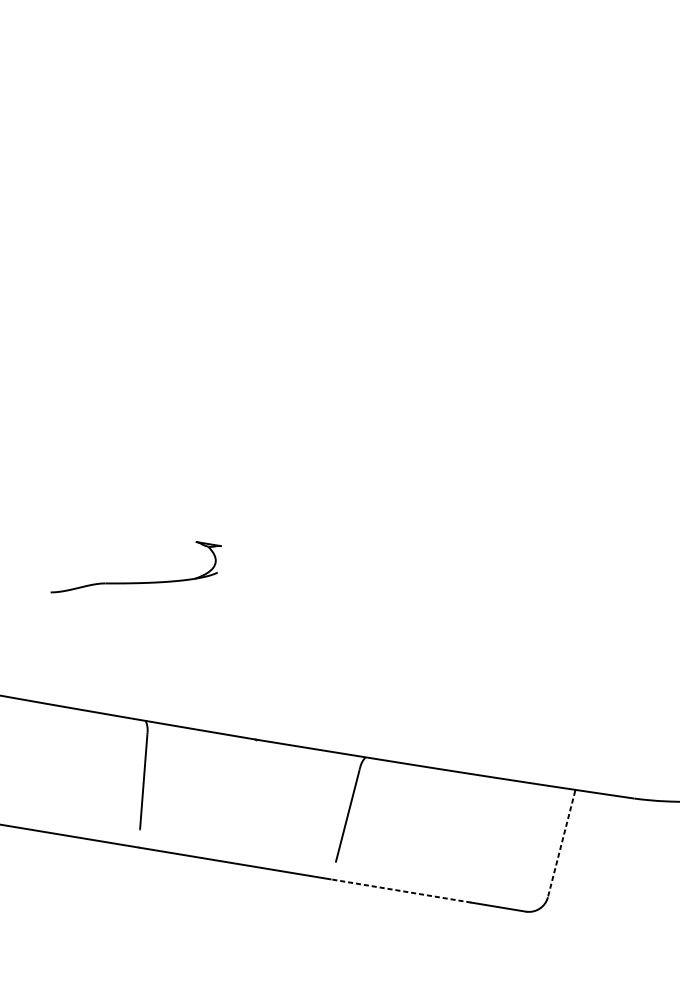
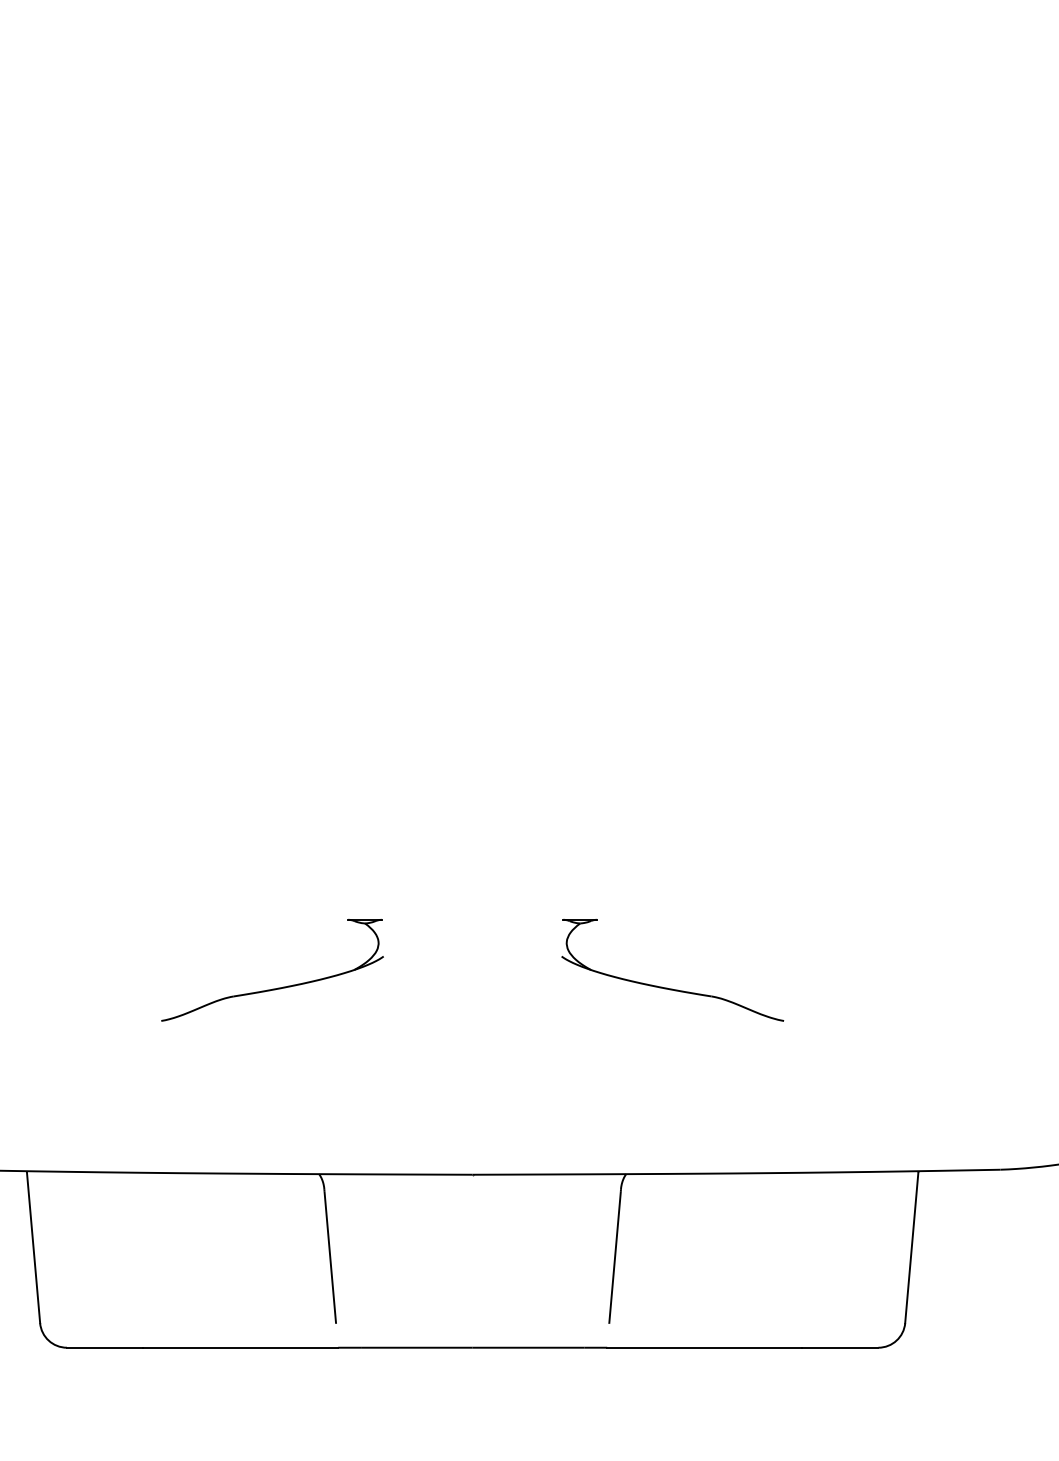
part: (417, 628) -> (667, 987), added
line: (561, 843) -> (911, 1247), dashed -> solid
line: (401, 890) -> (704, 1347), dashed -> solid

